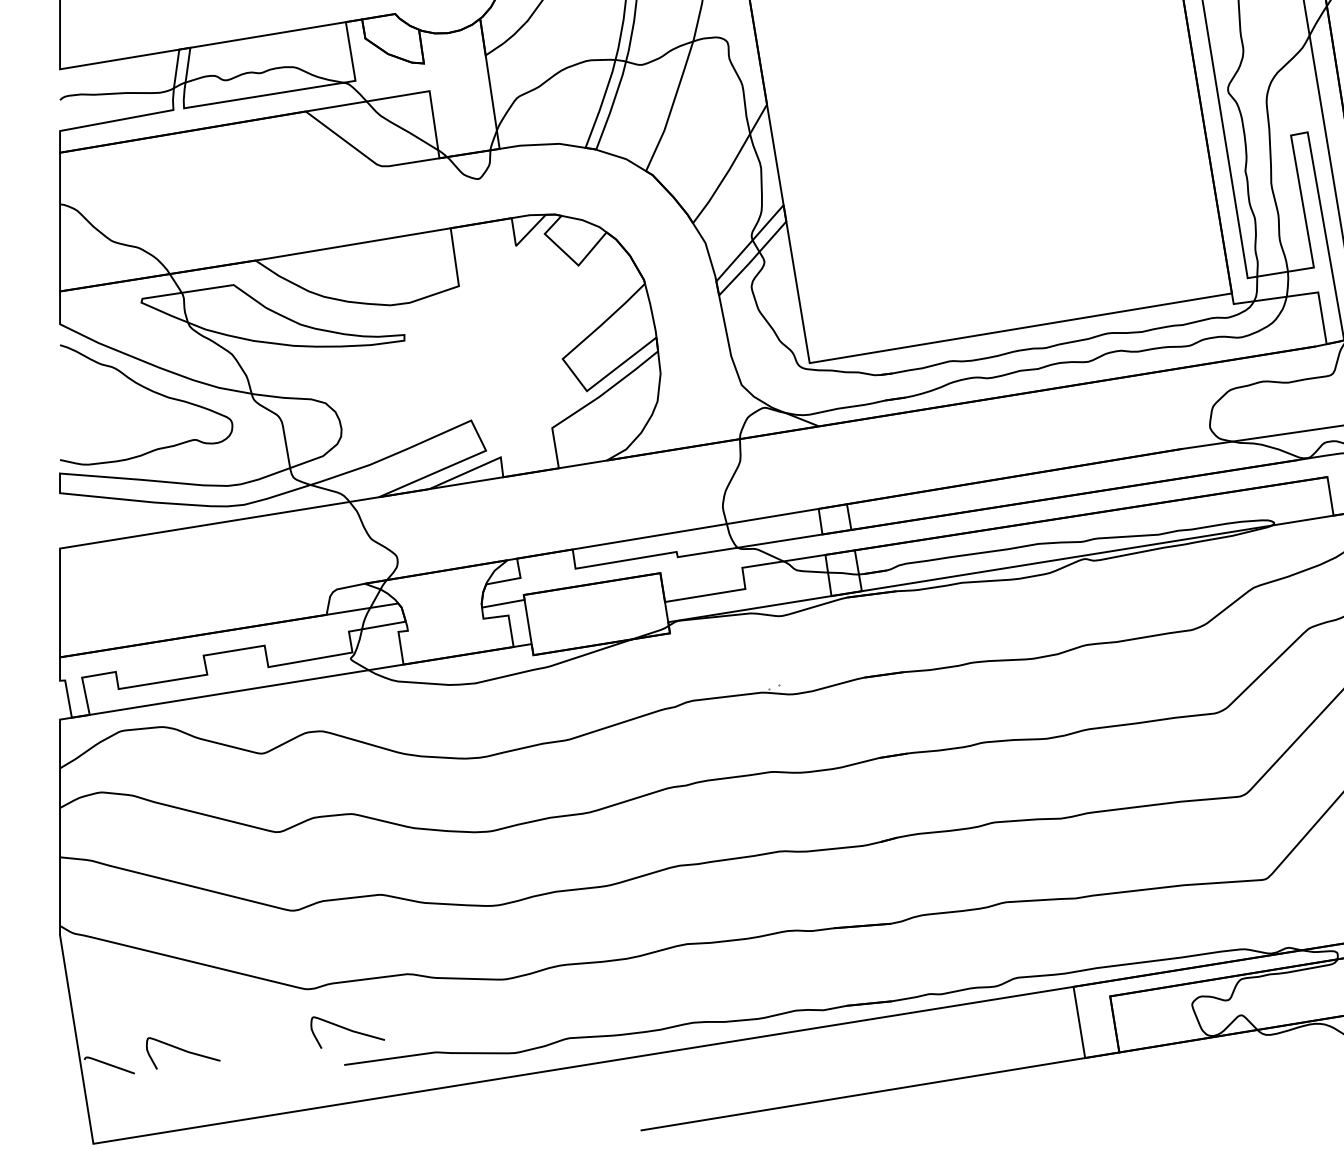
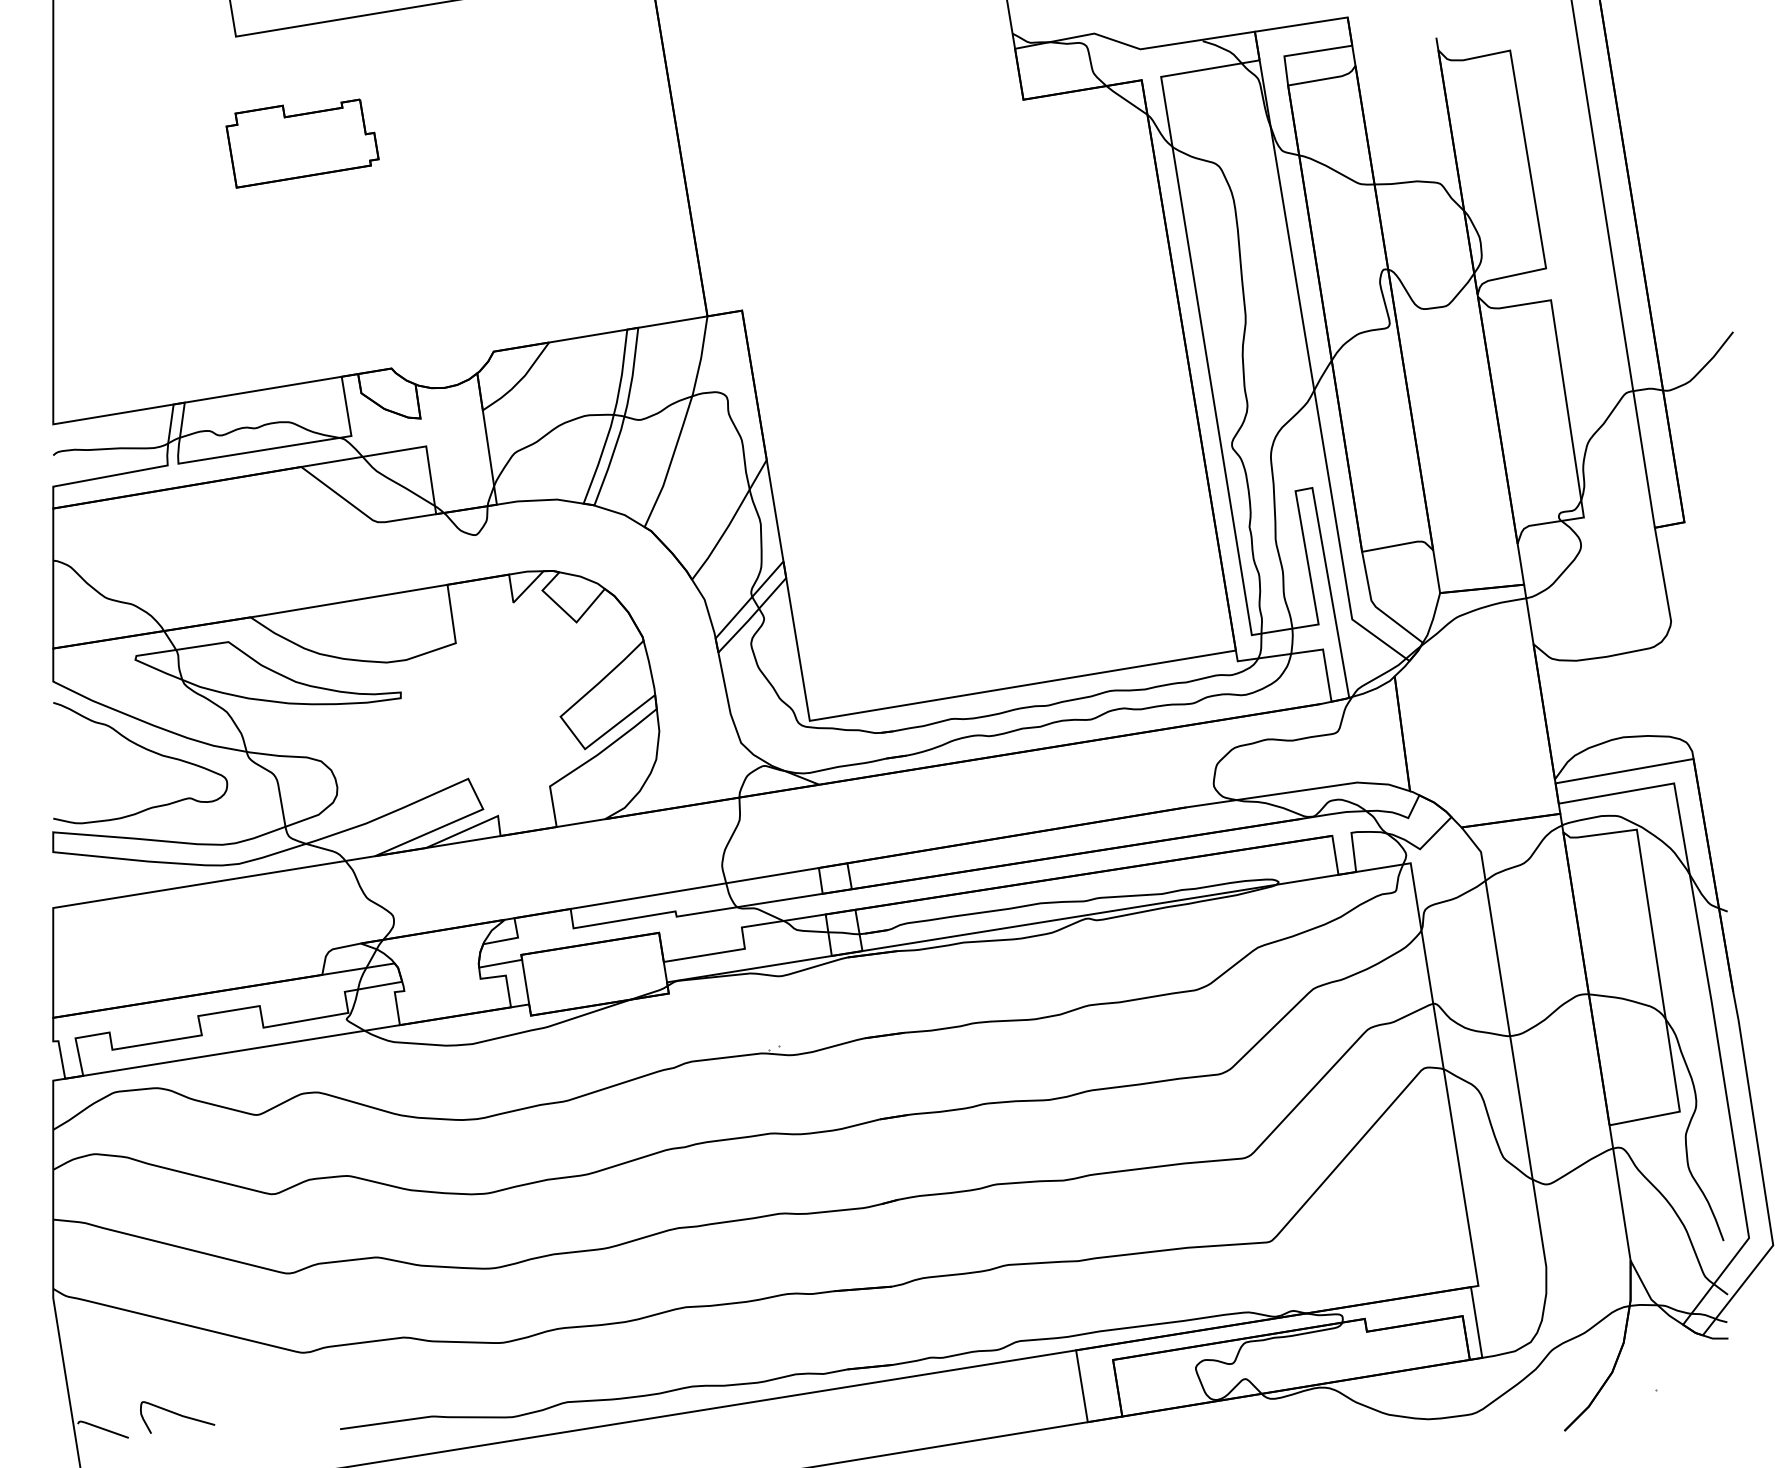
curve: (347, 1030) -> (343, 1394), removed

